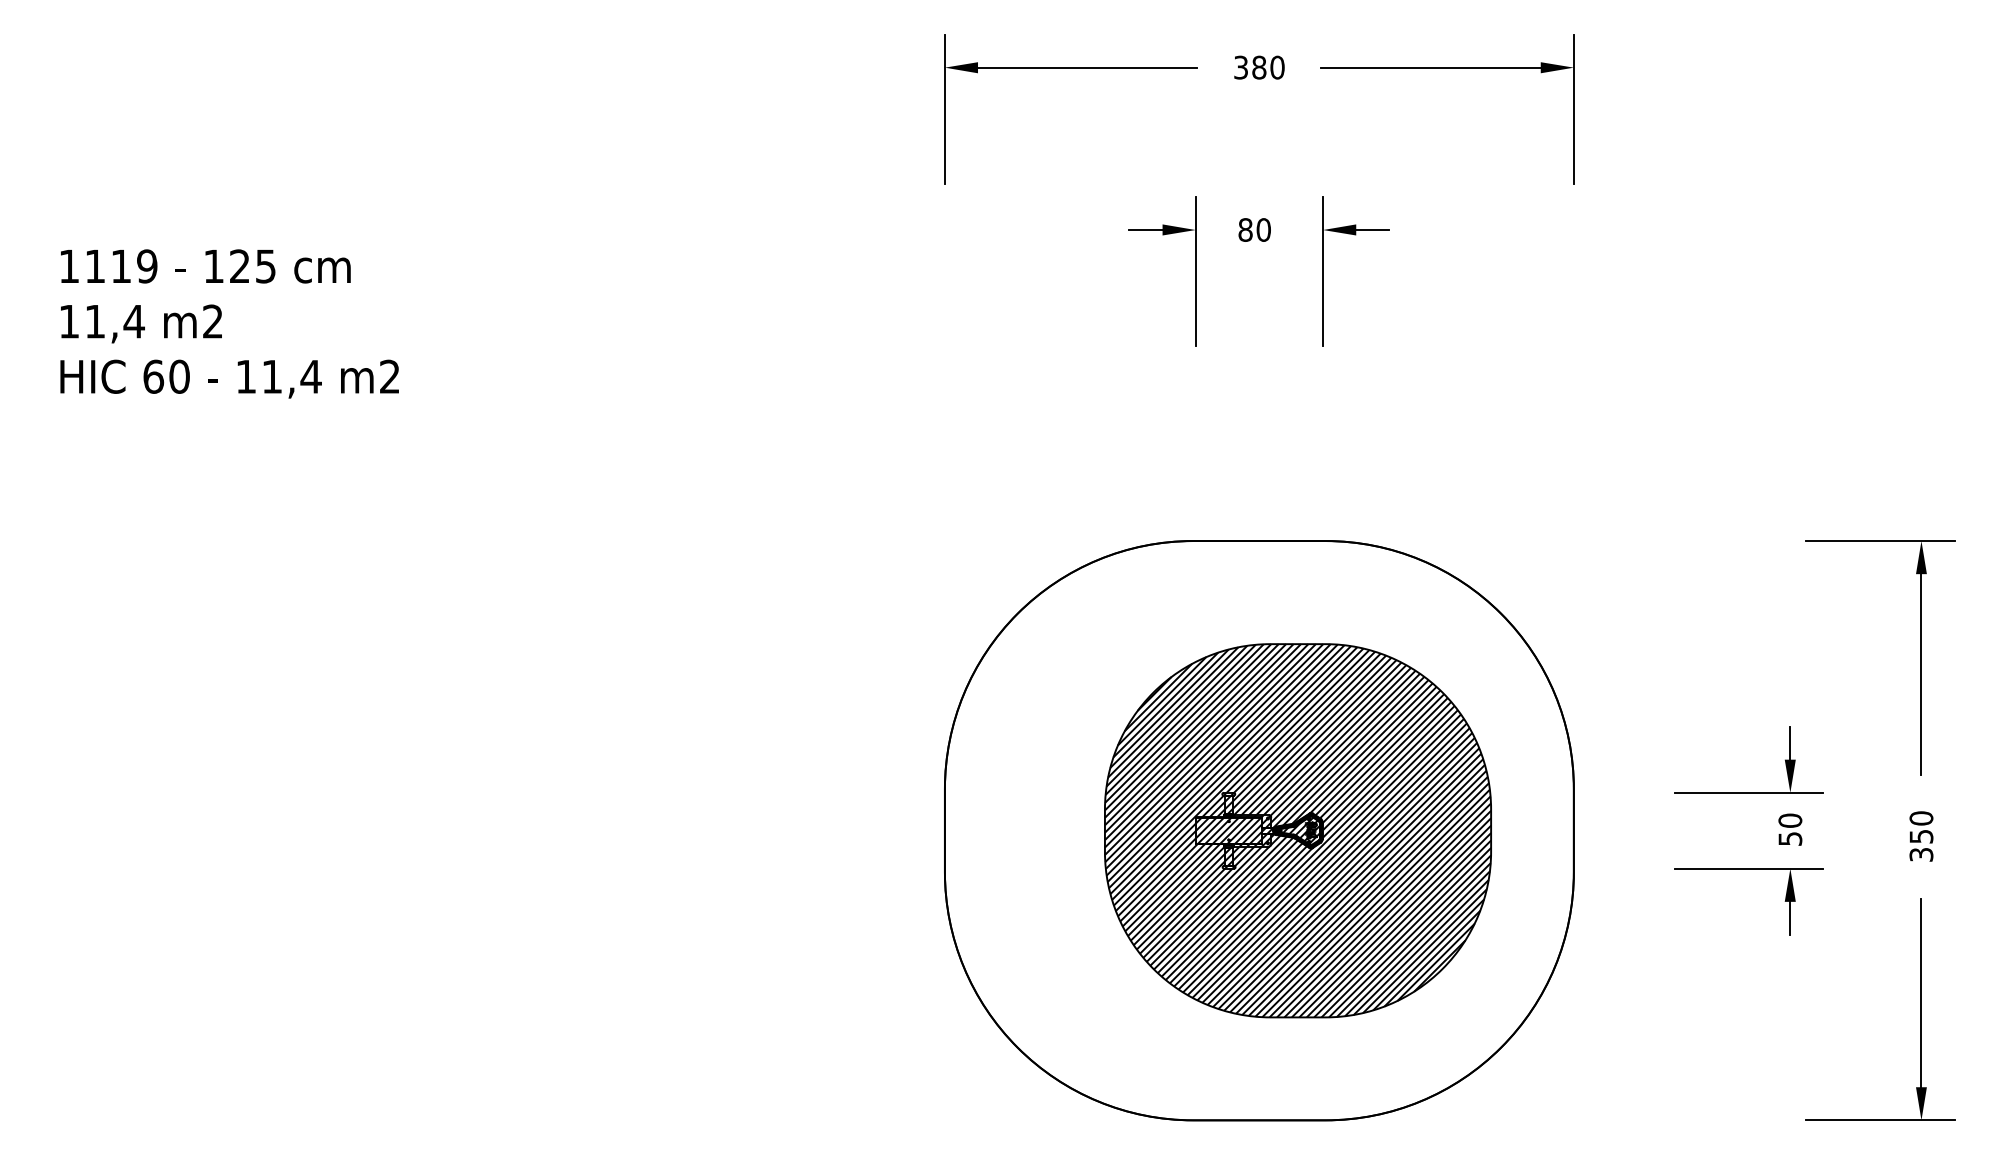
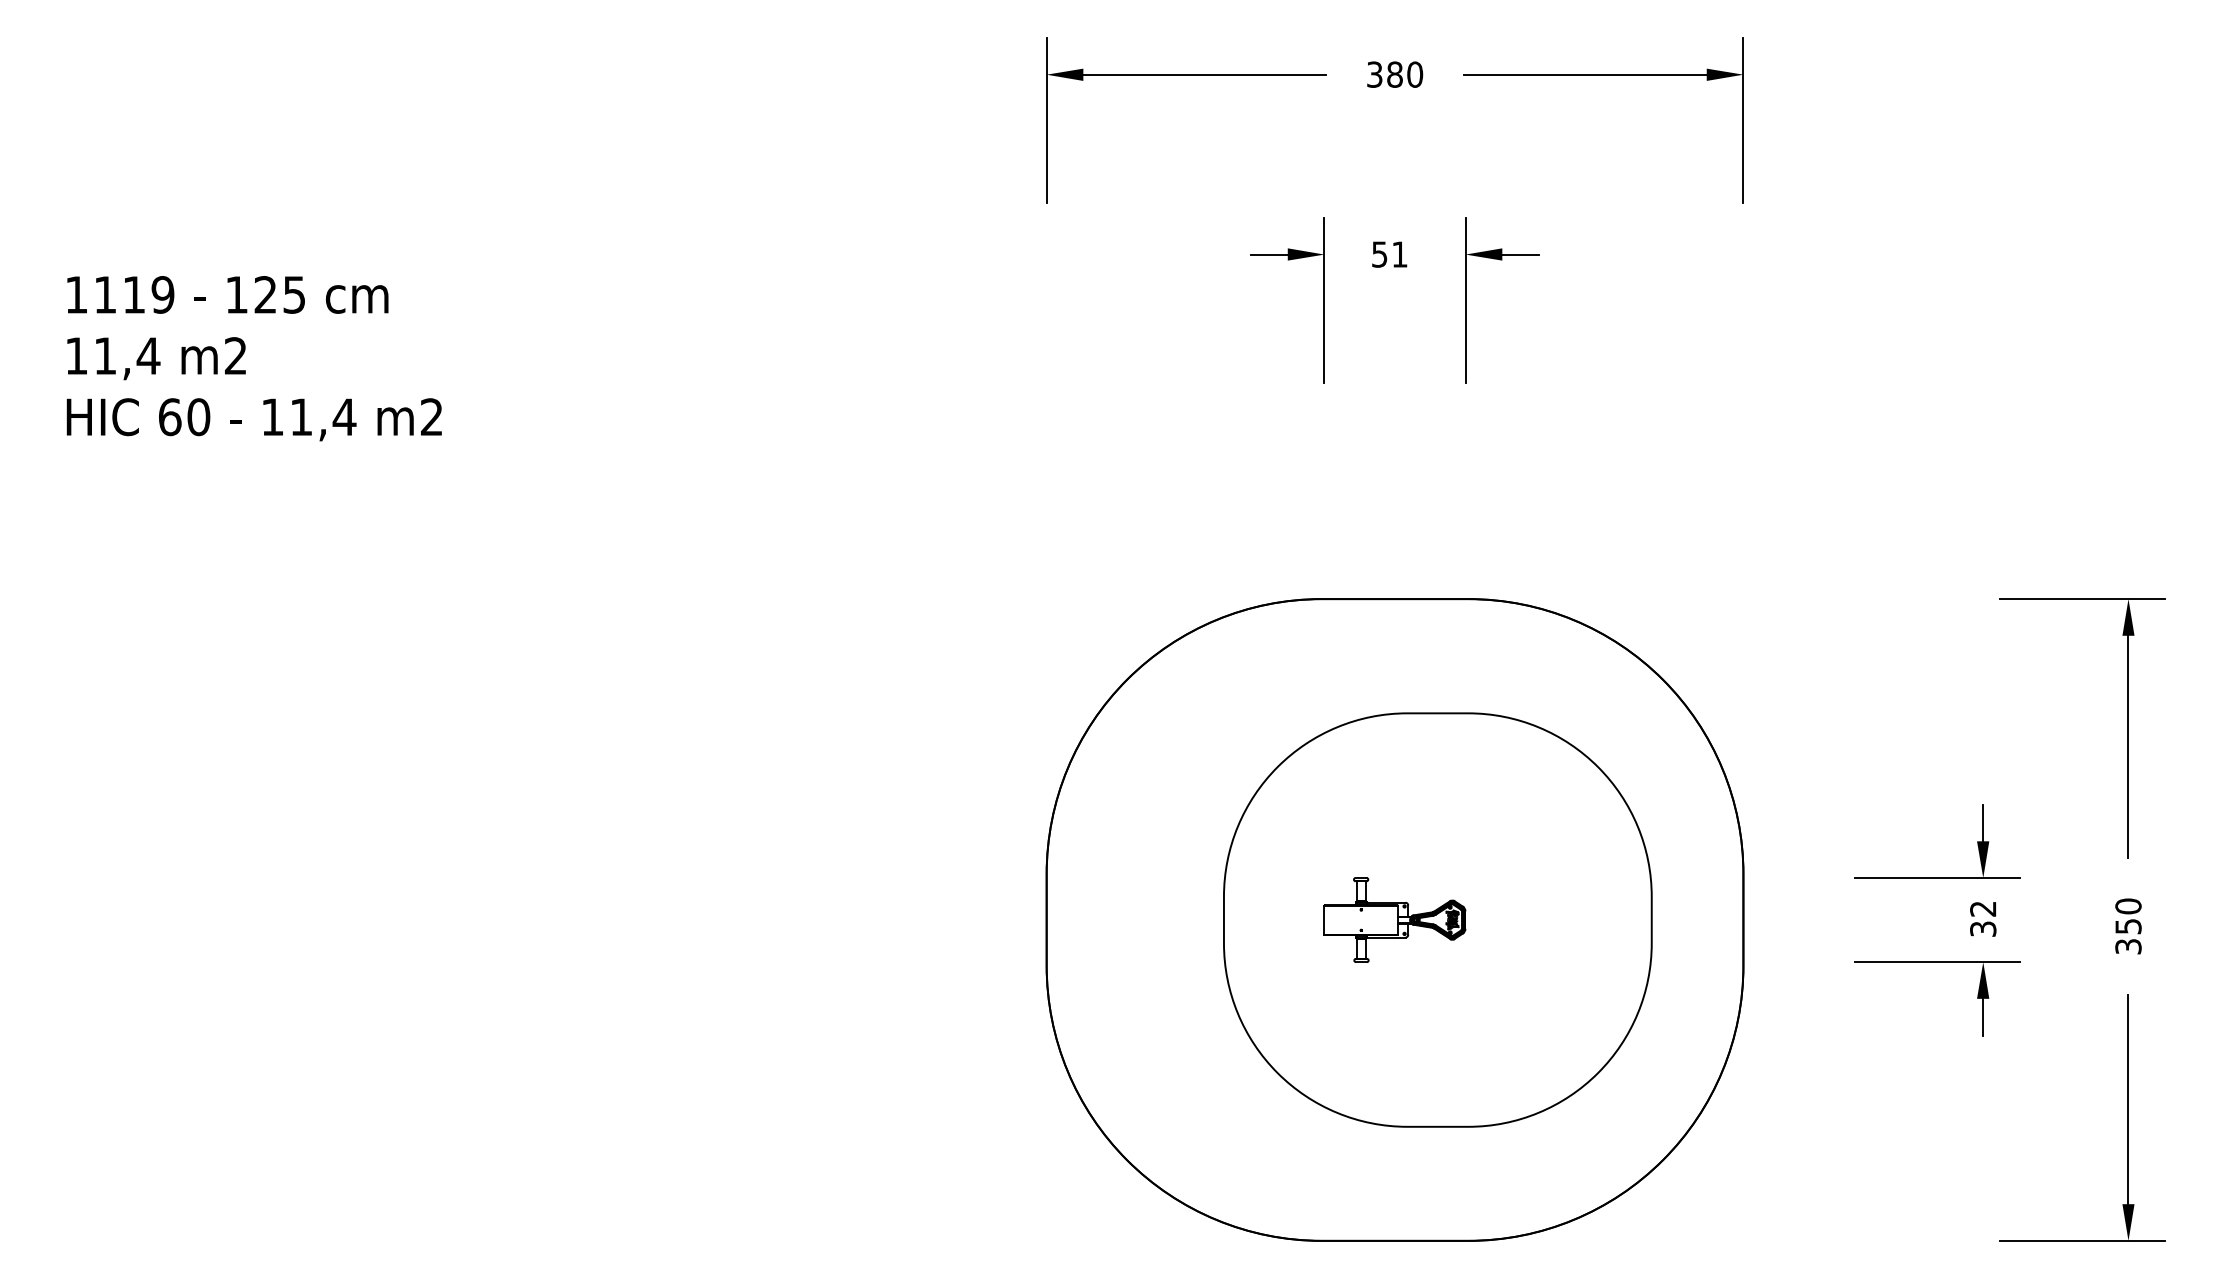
text: (1254, 229) -> (1389, 253), 80 -> 51
text: (1790, 829) -> (1983, 918), 50 -> 32
hatch: (1297, 830) -> (1437, 919), removed

